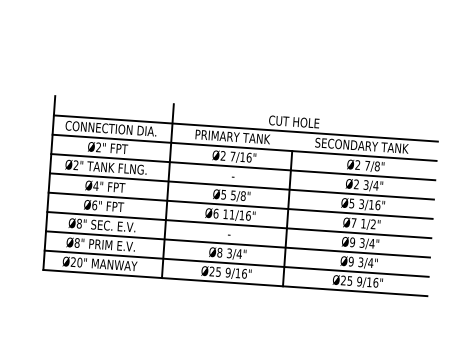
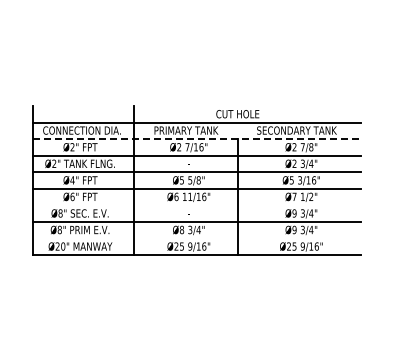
line: (245, 148) -> (197, 139), solid -> dashed
line: (238, 225) -> (196, 205), removed
line: (236, 263) -> (196, 238), removed

